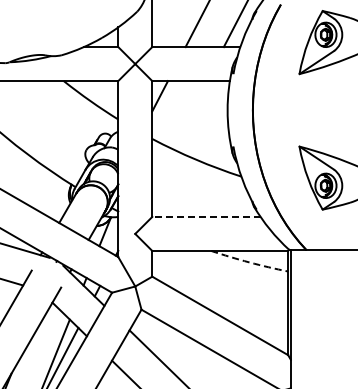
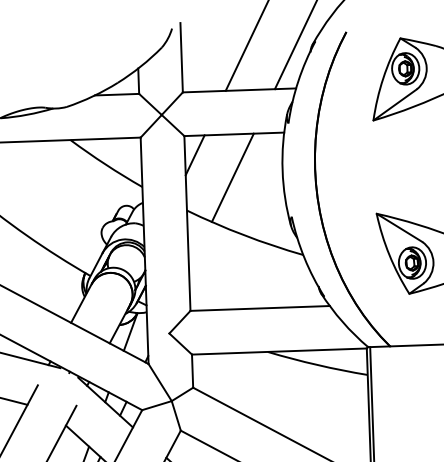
line: (188, 114) -> (232, 177), added
line: (205, 216) -> (258, 307), dashed -> solid
arc: (249, 262) -> (317, 365), dashed -> solid

